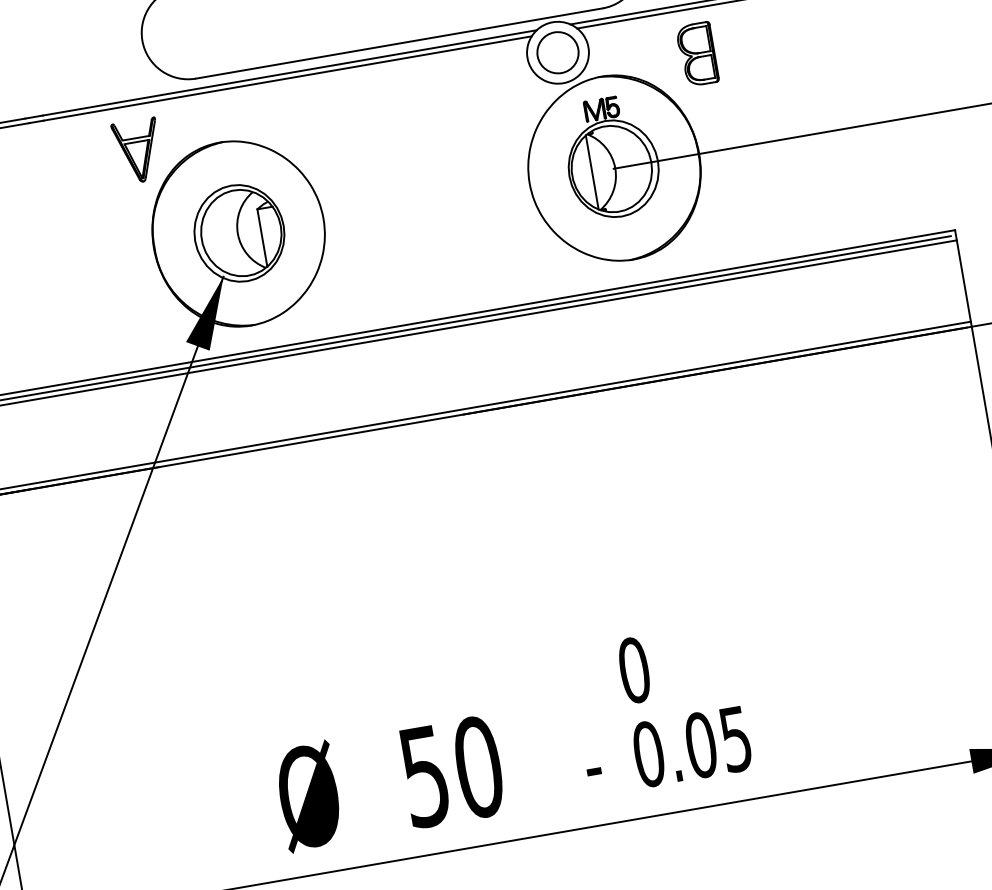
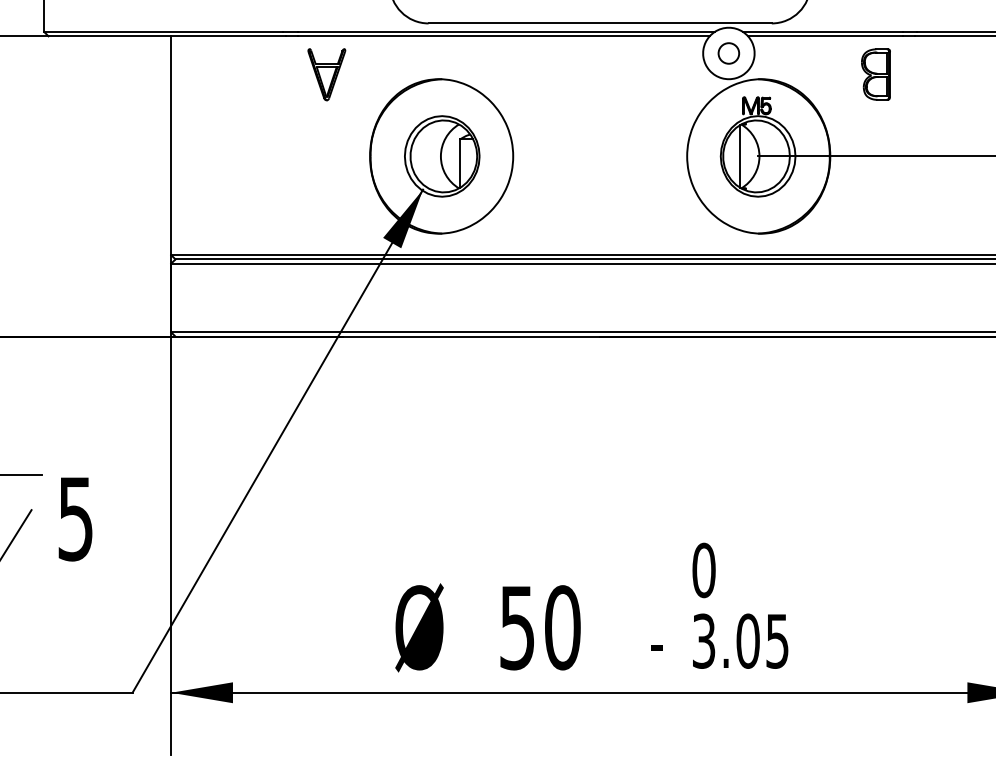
circle: (557, 52) -> (728, 53), size x0.6
part: (696, 54) -> (875, 74), moved
part: (137, 151) -> (326, 74), moved
text: (648, 753) -> (703, 640), 0.05 -> 3.05

